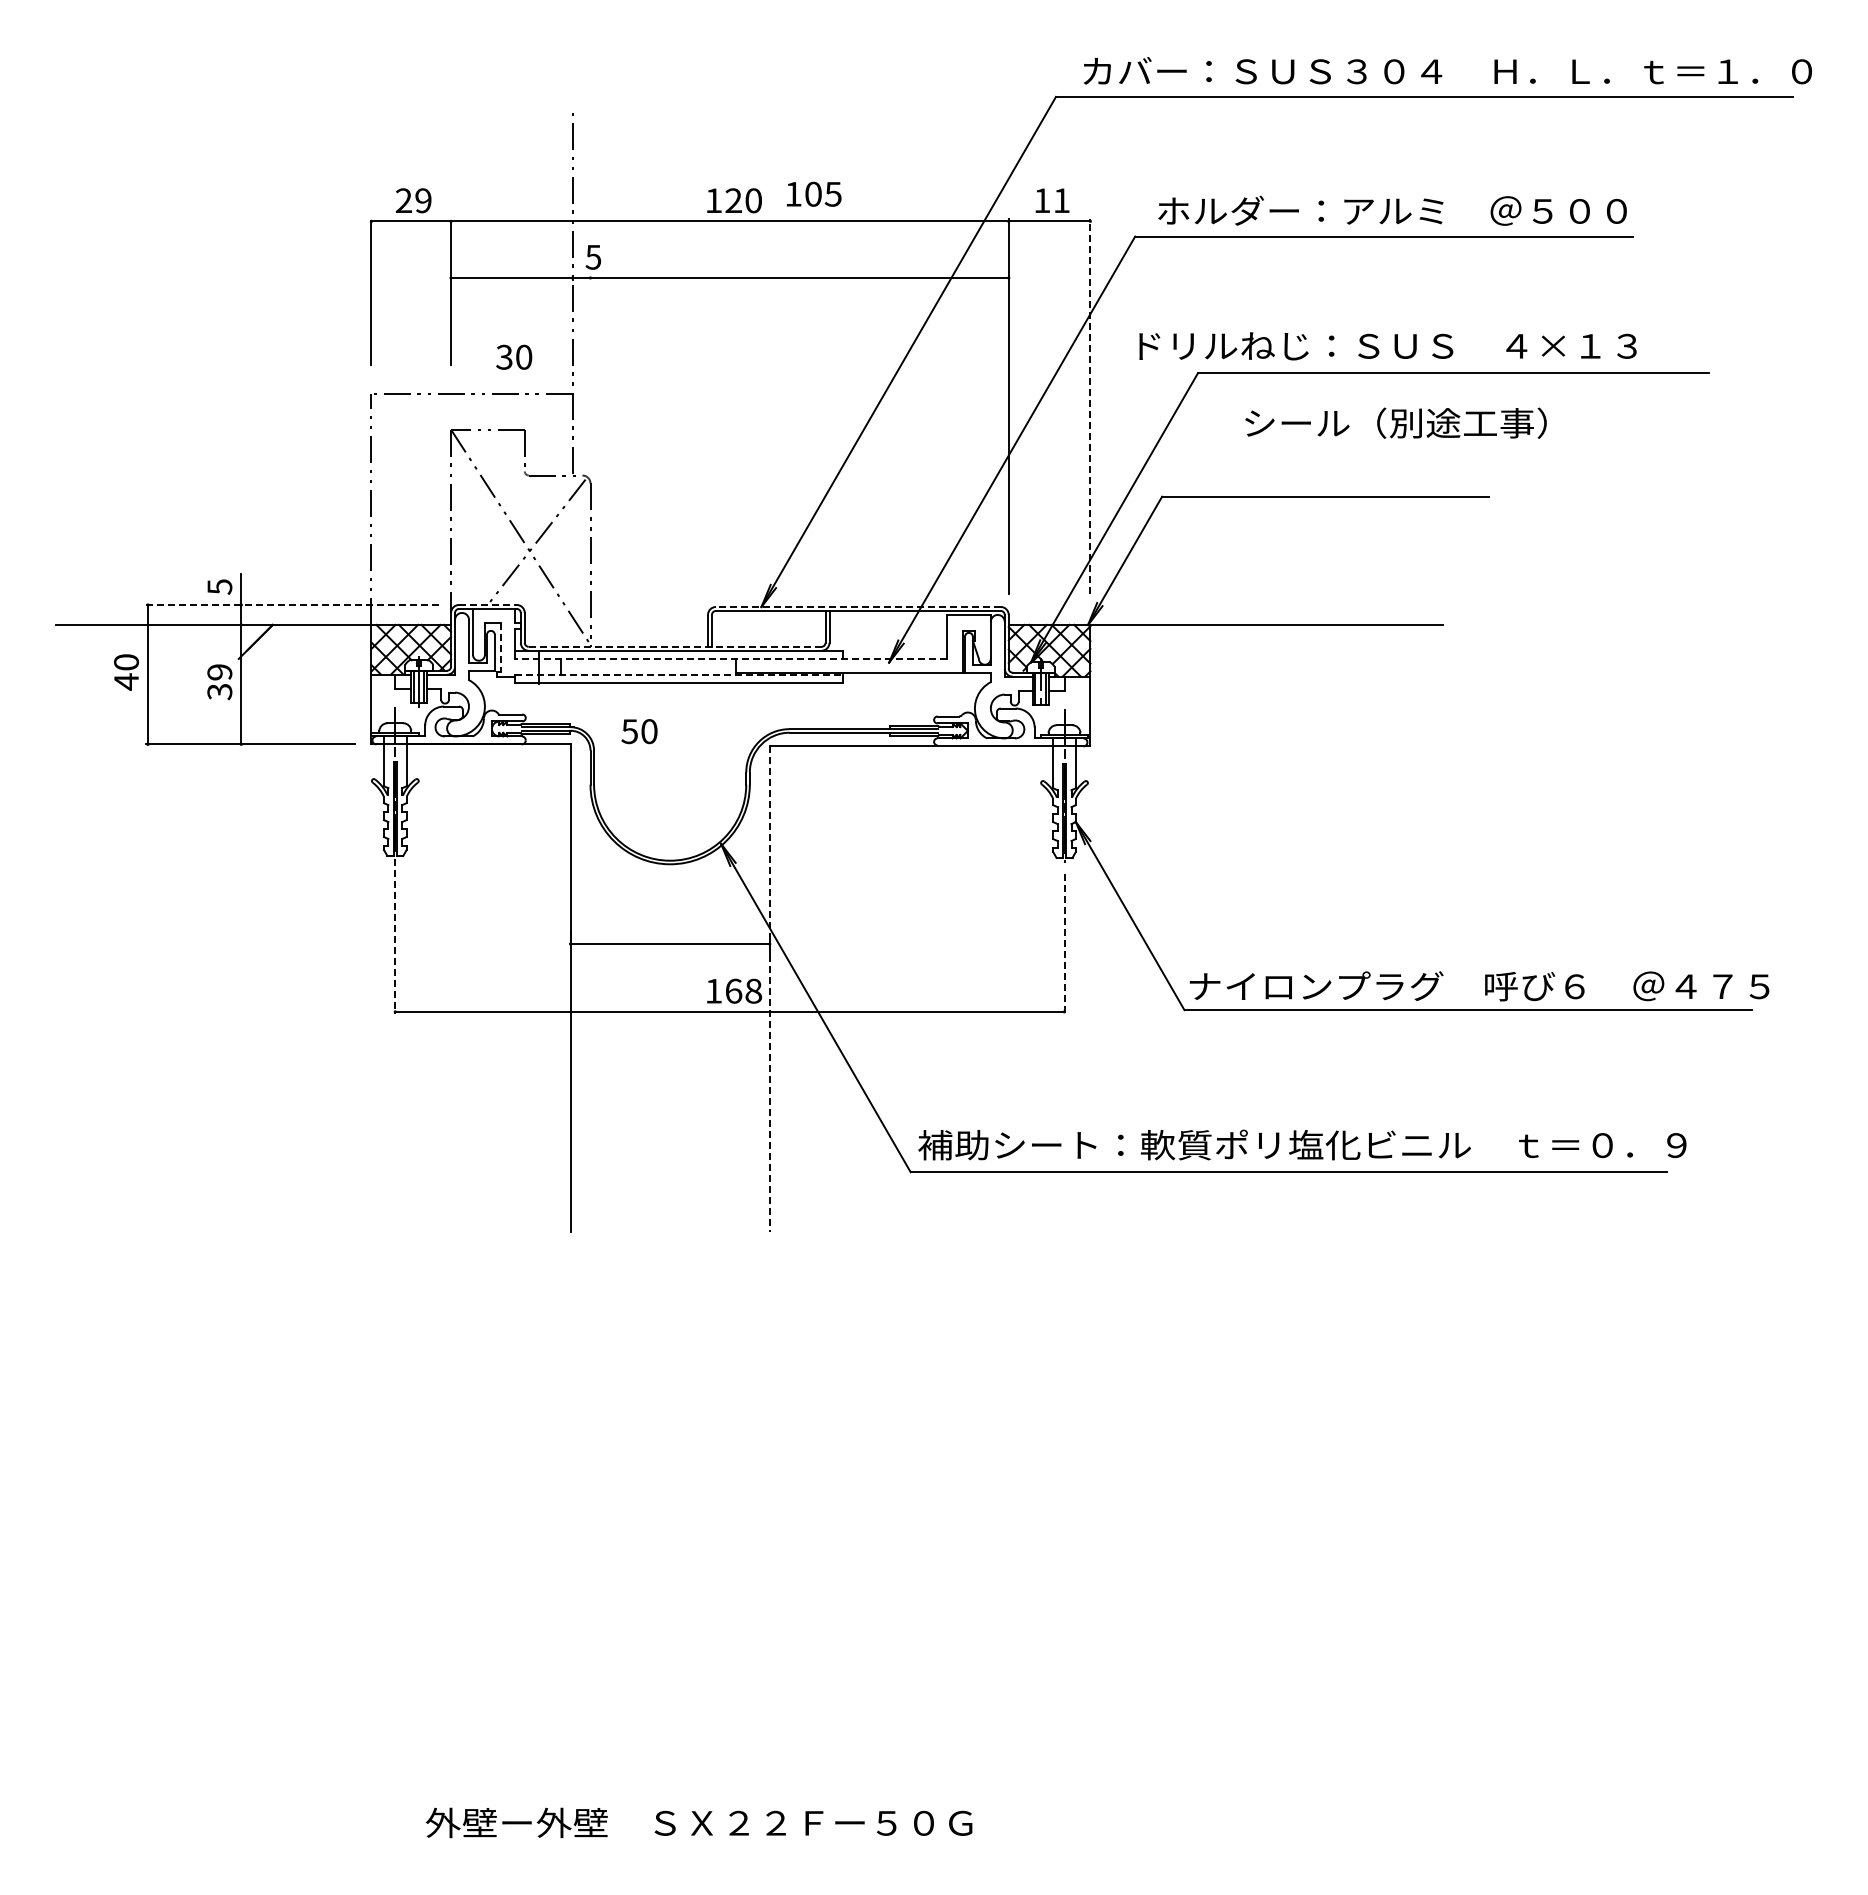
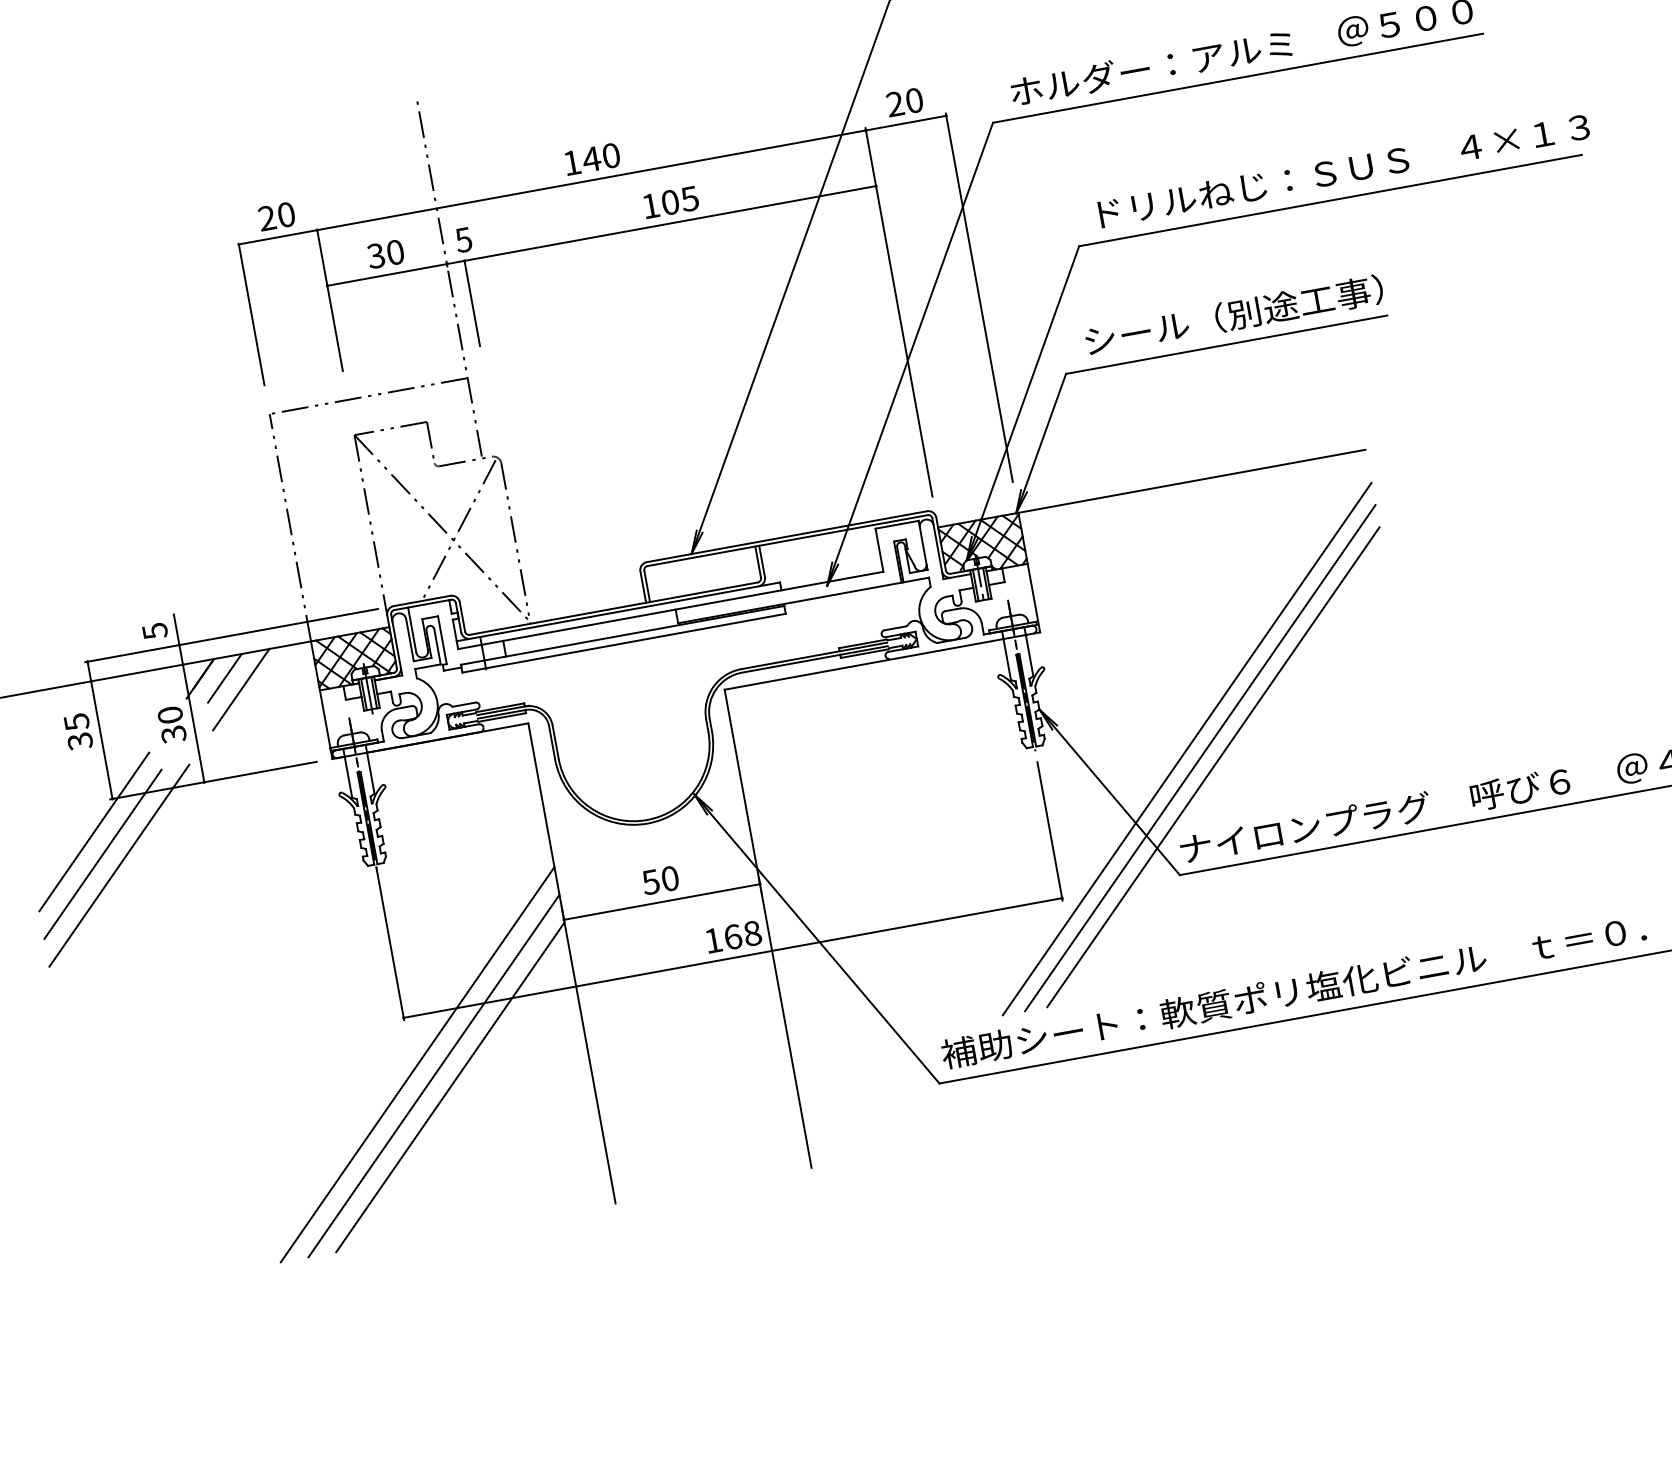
text: (814, 193) -> (671, 201), moved
text: (423, 200) -> (286, 214), 29 -> 20
text: (733, 200) -> (591, 159), 120 -> 140
text: (1051, 200) -> (904, 102), 11 -> 20
line: (590, 320) -> (472, 302), added
text: (1387, 346) -> (1343, 170), moved
text: (514, 356) -> (385, 253), moved
line: (1090, 405) -> (979, 296), dashed -> solid
text: (1395, 422) -> (1233, 314), moved
line: (294, 604) -> (231, 635), dashed -> solid
line: (487, 604) -> (421, 600), dashed -> solid
line: (857, 606) -> (785, 536), dashed -> solid
line: (280, 645) -> (225, 677), added
line: (675, 646) -> (614, 608), dashed -> solid
line: (500, 647) -> (442, 640), dashed -> solid
line: (730, 658) -> (670, 610), dashed -> solid
line: (294, 659) -> (241, 689), added
text: (126, 672) -> (78, 732), 40 -> 35
text: (219, 672) -> (170, 715), 39 -> 30
line: (679, 674) -> (623, 635), dashed -> solid
text: (639, 731) -> (660, 880), moved
line: (123, 773) -> (93, 831), added
line: (128, 797) -> (102, 854), added
line: (142, 811) -> (119, 865), added
line: (1214, 887) -> (1187, 749), added
line: (1225, 898) -> (1200, 757), added
line: (1236, 909) -> (1213, 766), added
line: (395, 936) -> (390, 943), dashed -> solid
line: (1064, 944) -> (1050, 831), dashed -> solid
line: (769, 989) -> (767, 928), dashed -> solid
line: (400, 1060) -> (417, 1064), added
line: (414, 1074) -> (433, 1076), added
line: (428, 1088) -> (450, 1087), added

